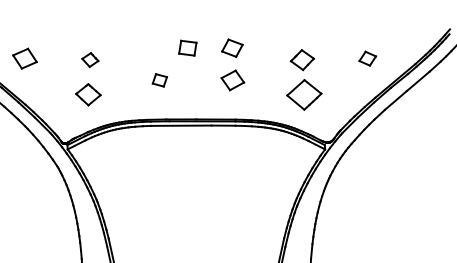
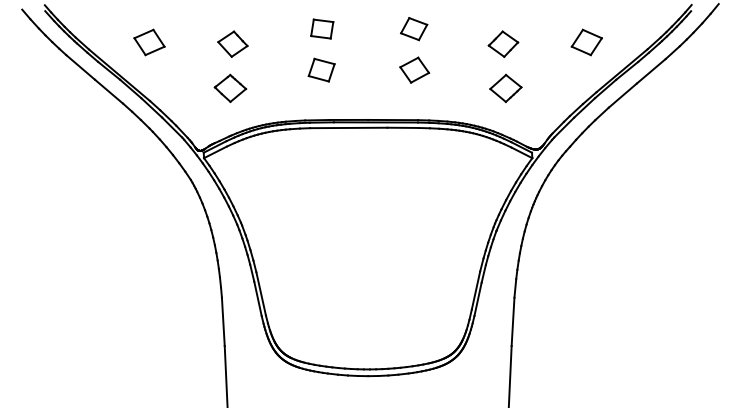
part: (188, 47) -> (322, 28), moved
part: (367, 58) -> (586, 42), size x1.43
part: (90, 59) -> (232, 43), size x1.43
part: (159, 79) -> (321, 69), size x1.43
part: (304, 94) -> (505, 87), size x0.71

